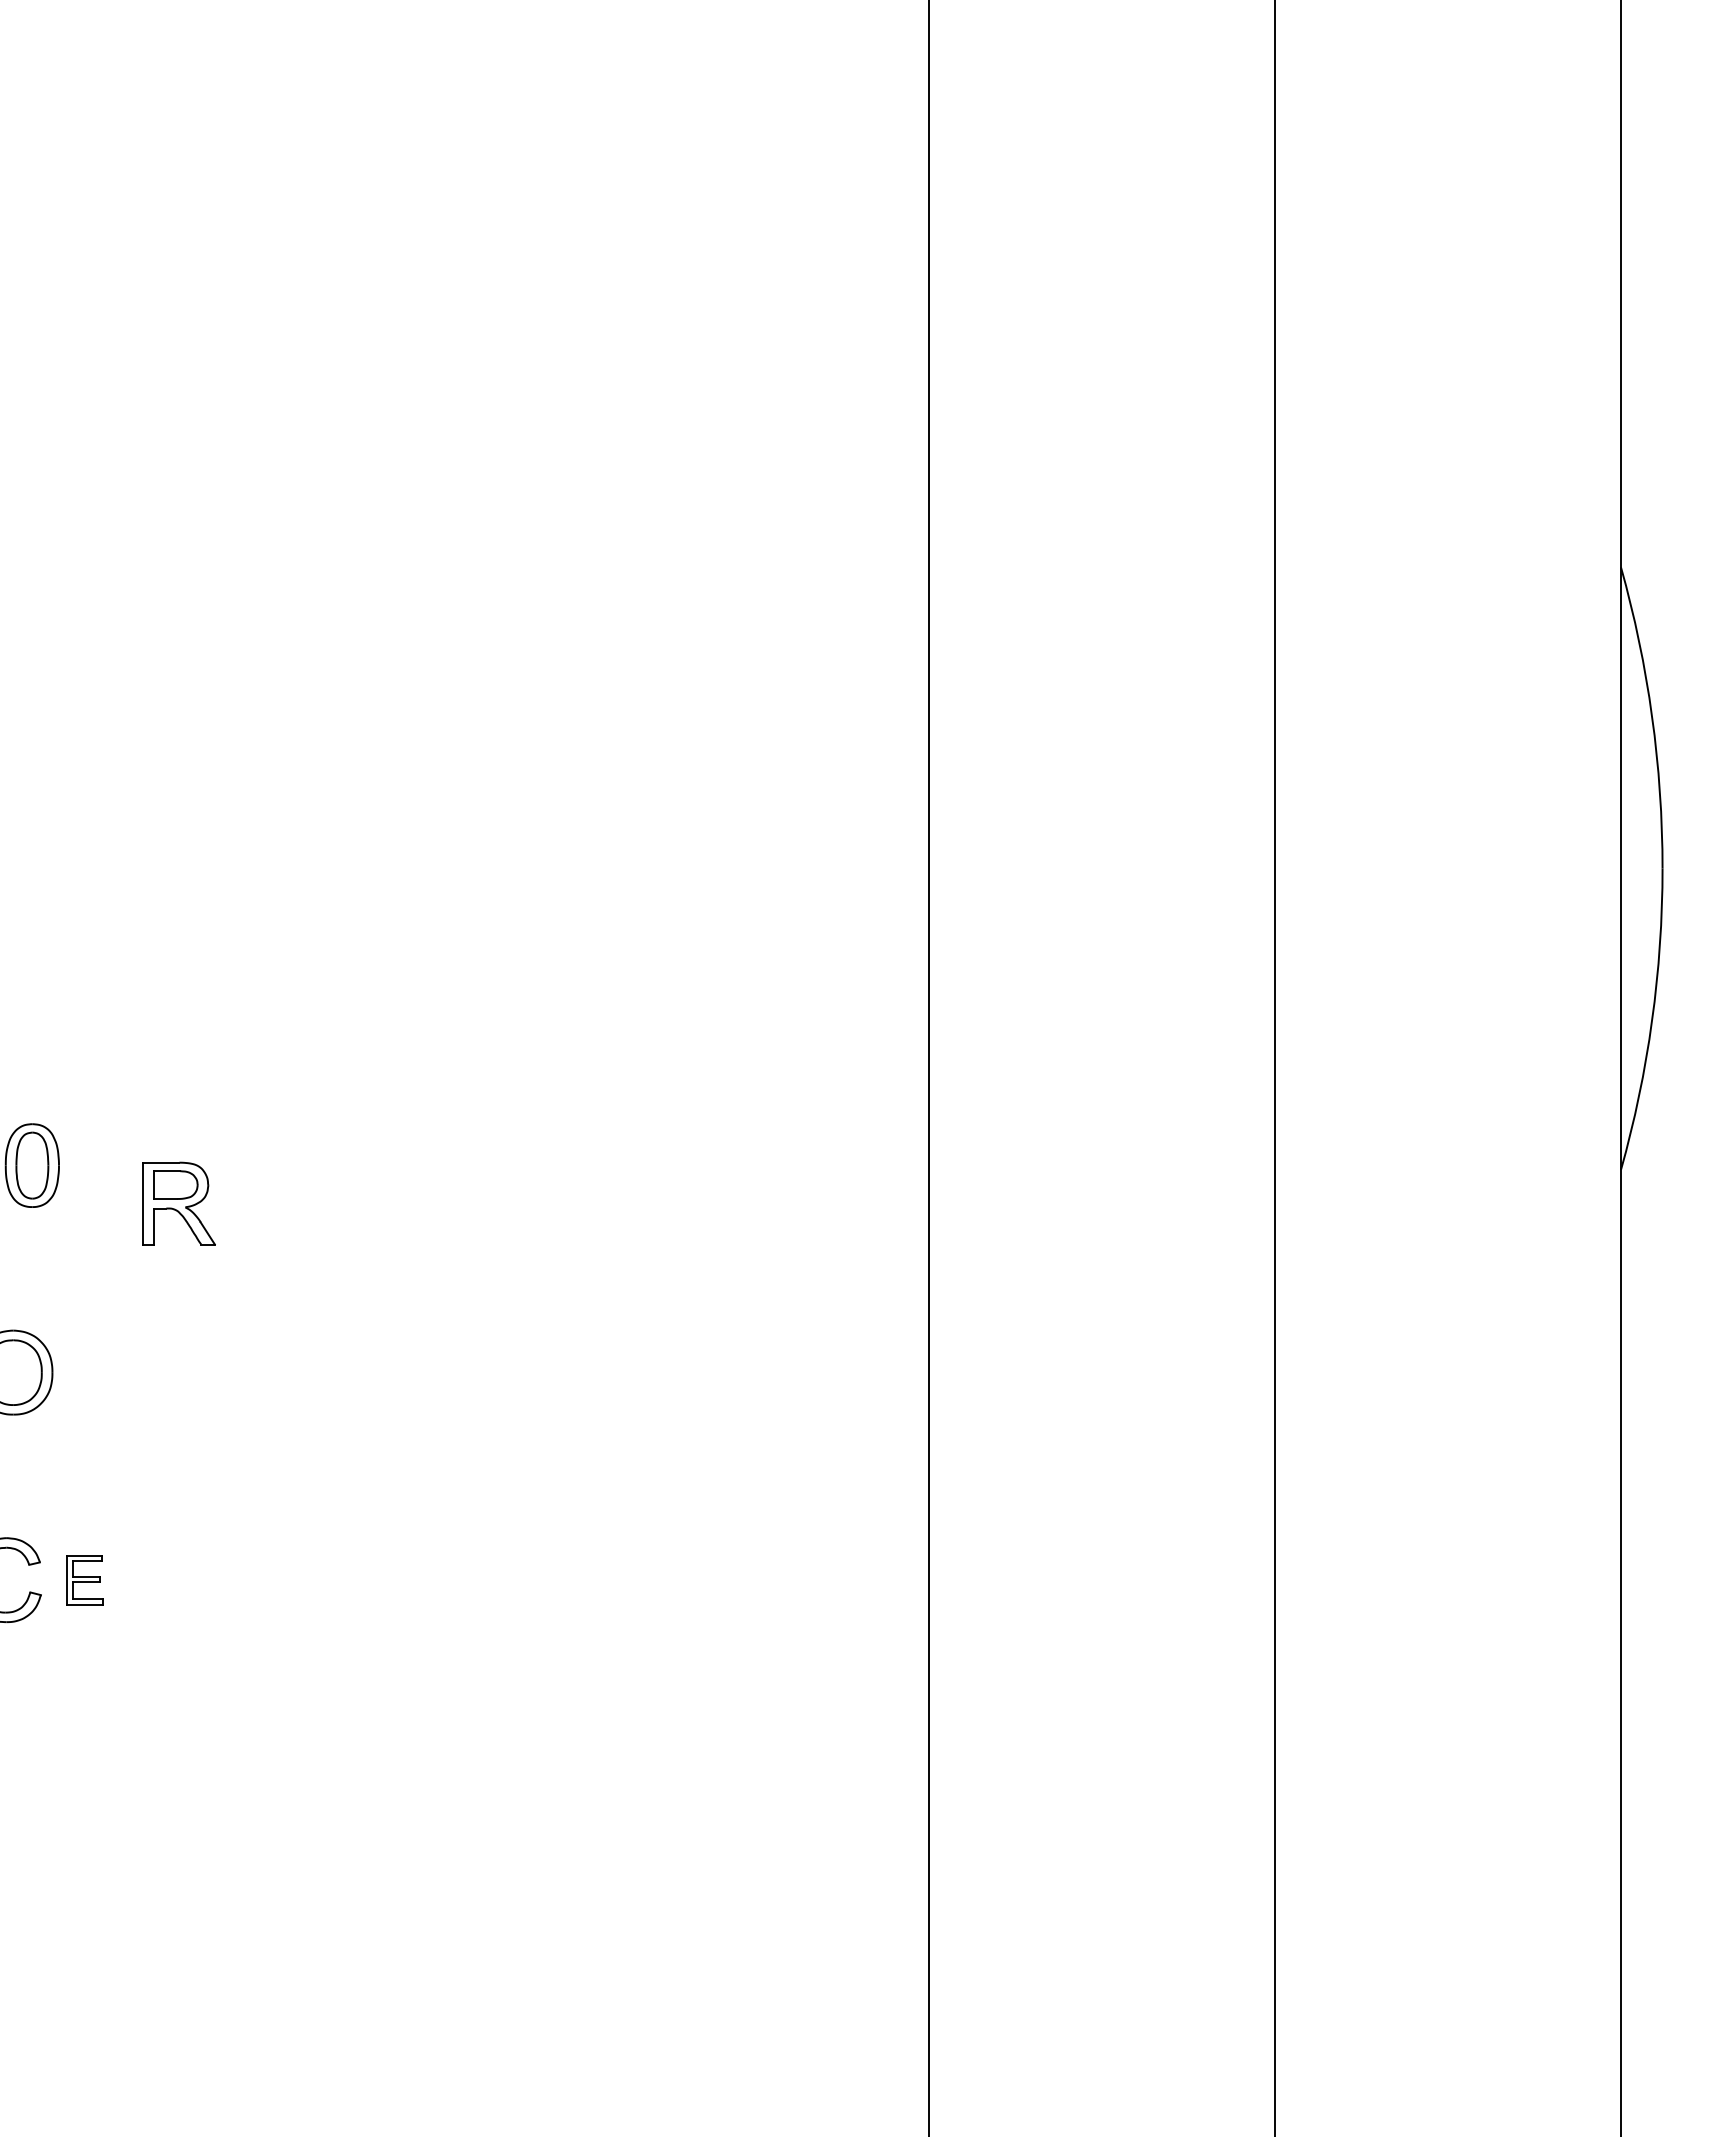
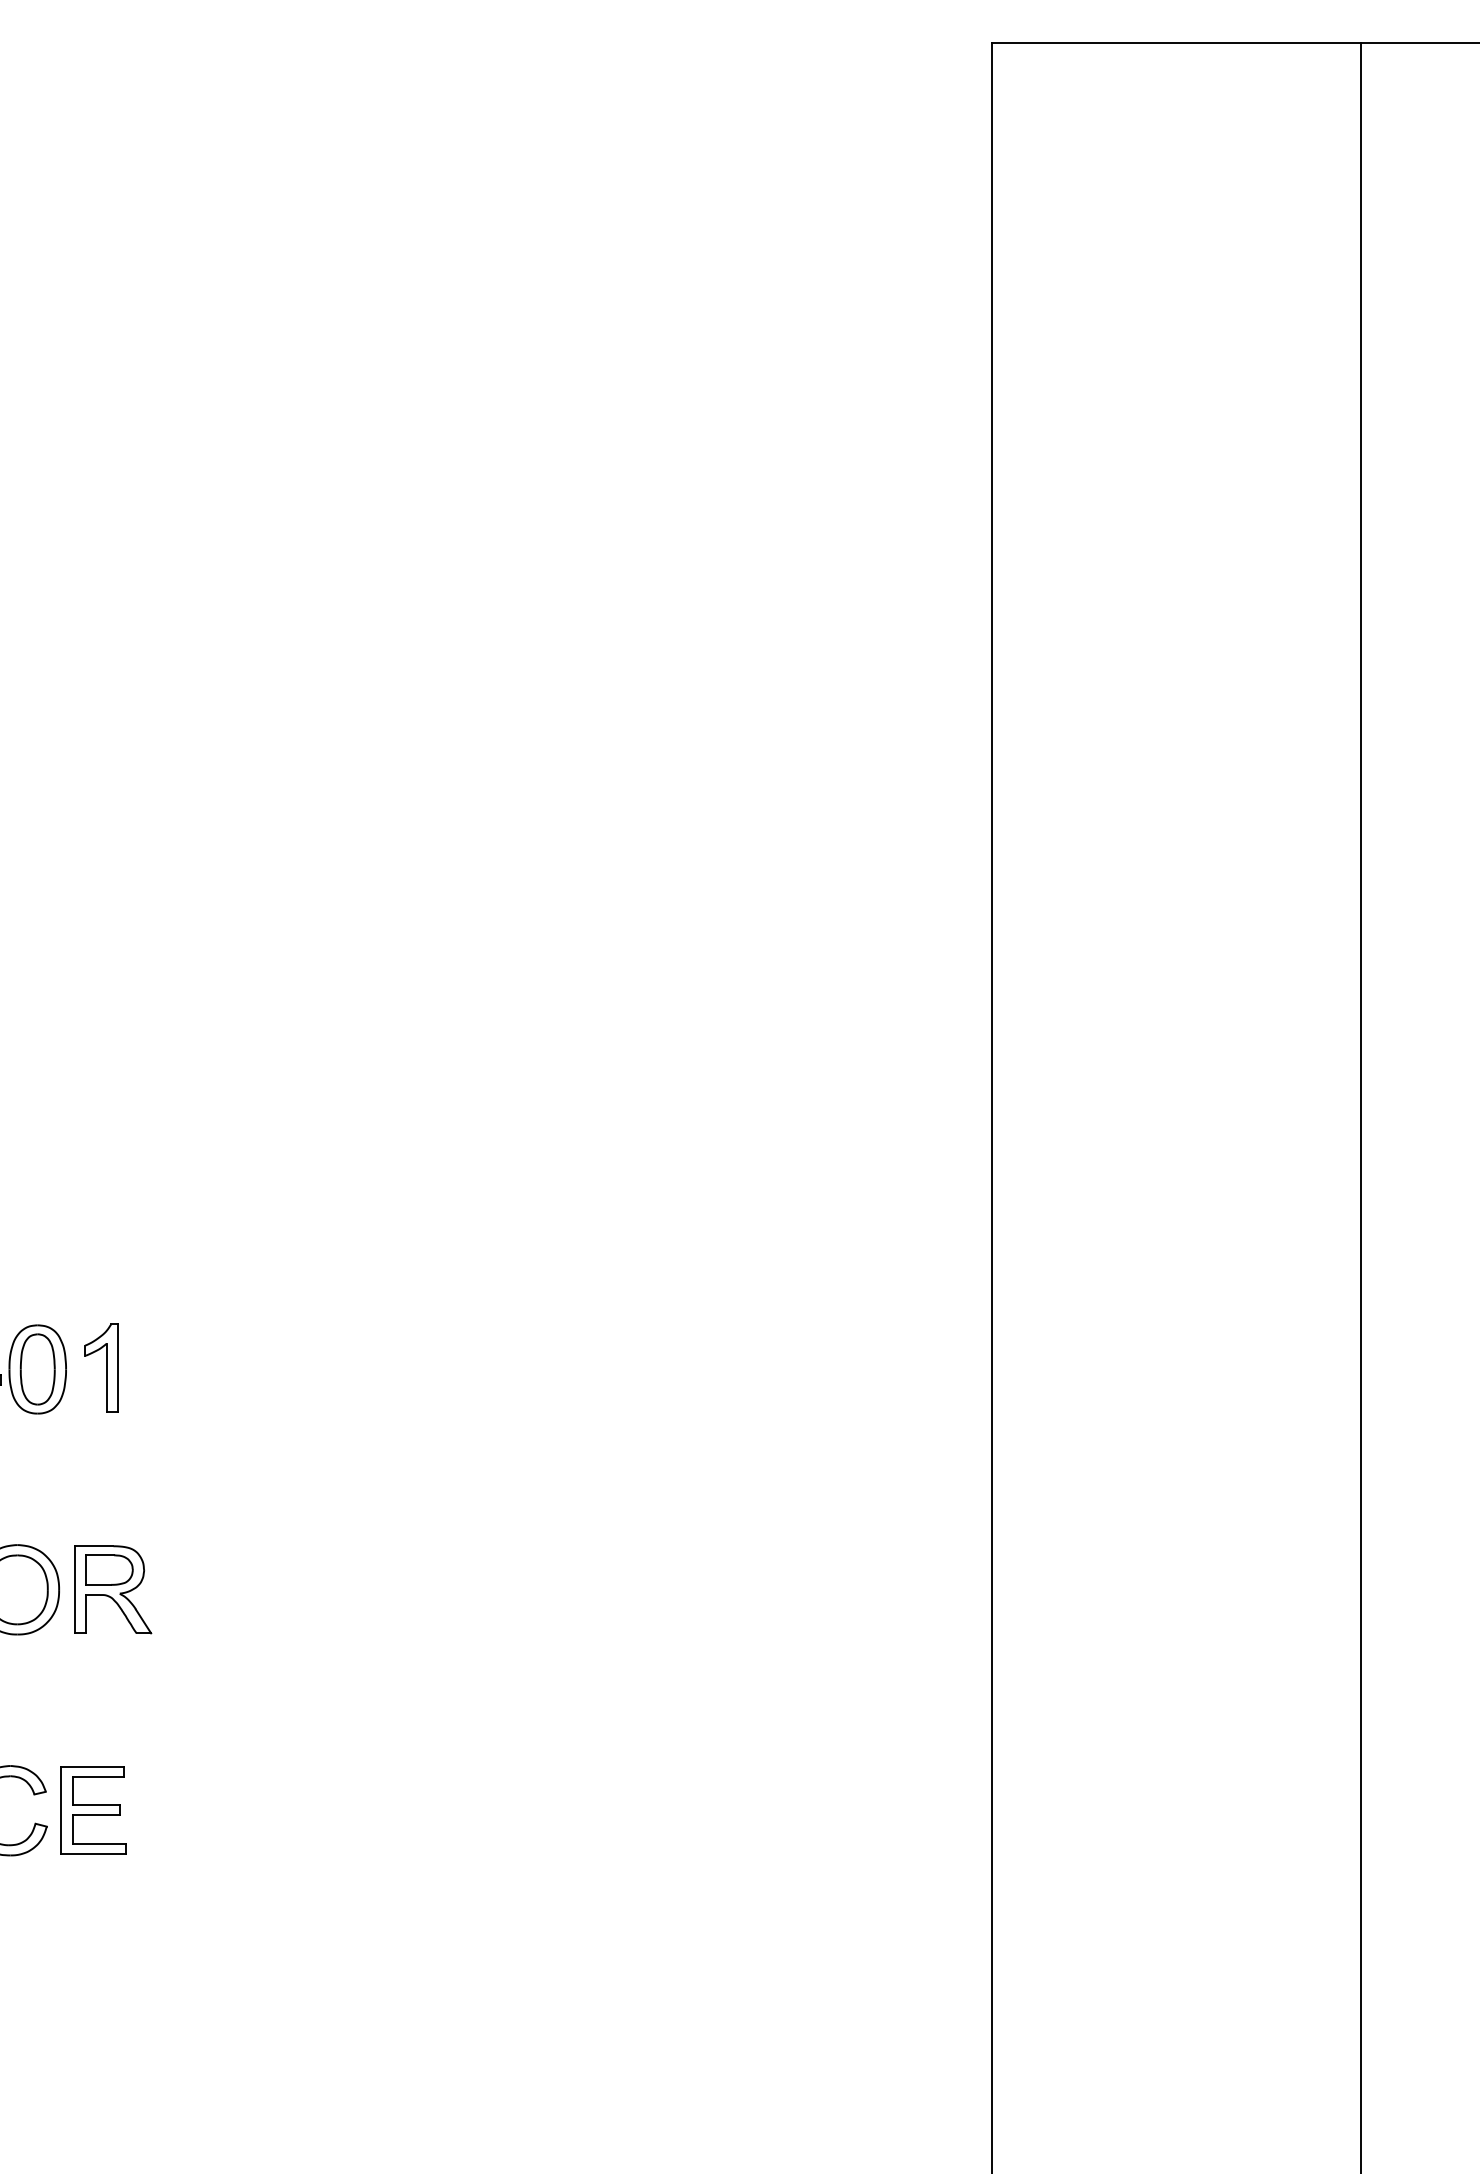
part: (92, 1164) -> (101, 1368), added
part: (178, 1203) -> (112, 1589), moved
part: (84, 1579) -> (93, 1810), size x1.67

